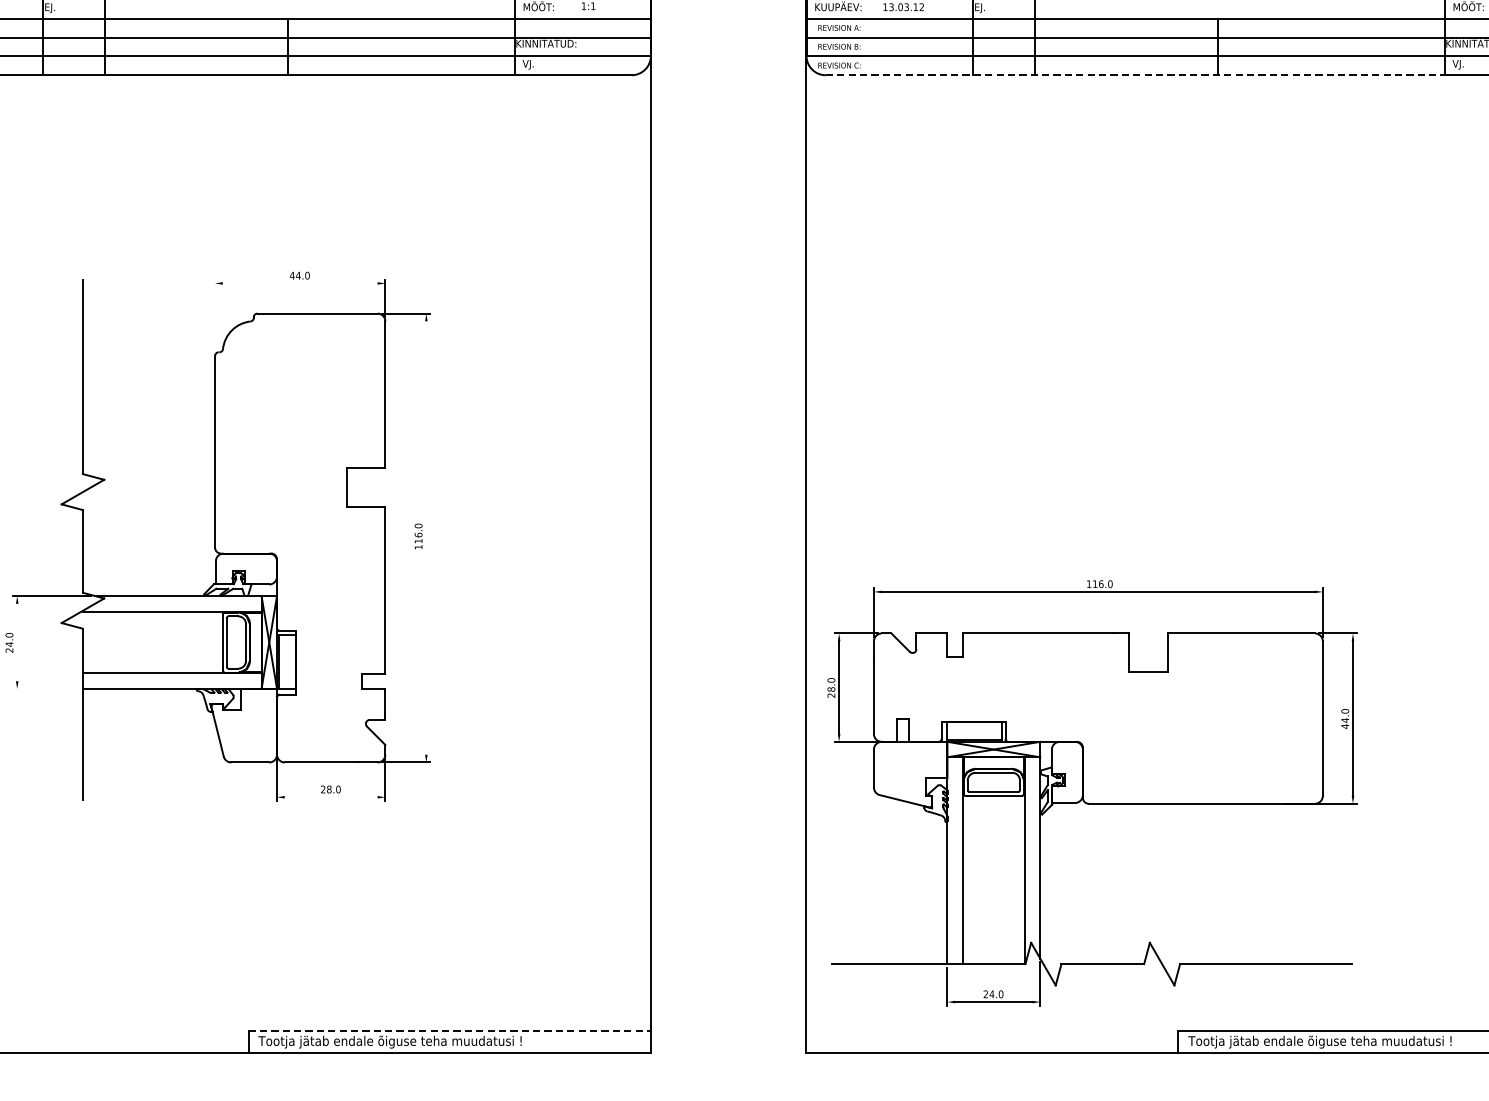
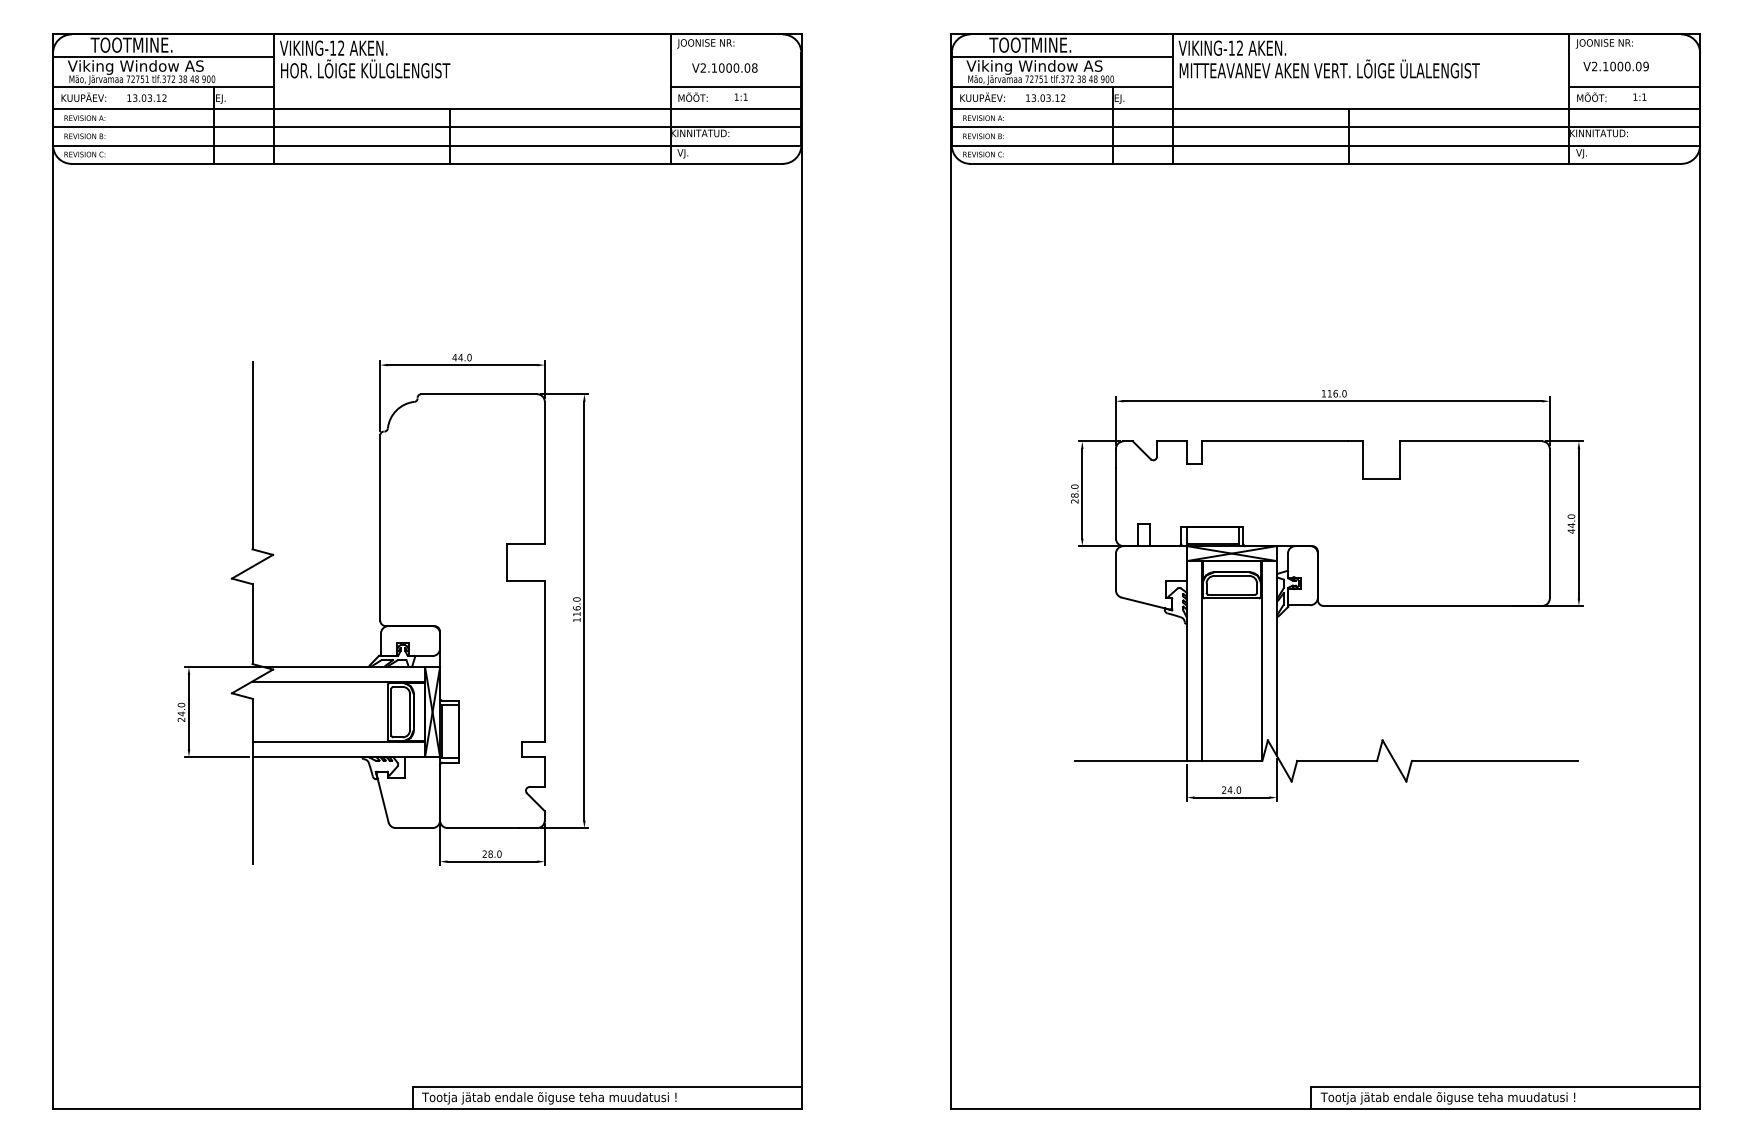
line: (1136, 74) -> (1270, 163), dashed -> solid
line: (300, 283) -> (462, 365), added
line: (215, 315) -> (380, 396), added
line: (426, 537) -> (584, 610), added
line: (16, 641) -> (188, 711), added
line: (45, 689) -> (216, 757), added
part: (1092, 792) -> (1327, 595), moved
line: (331, 797) -> (492, 861), added
line: (450, 1030) -> (607, 1087), dashed -> solid

